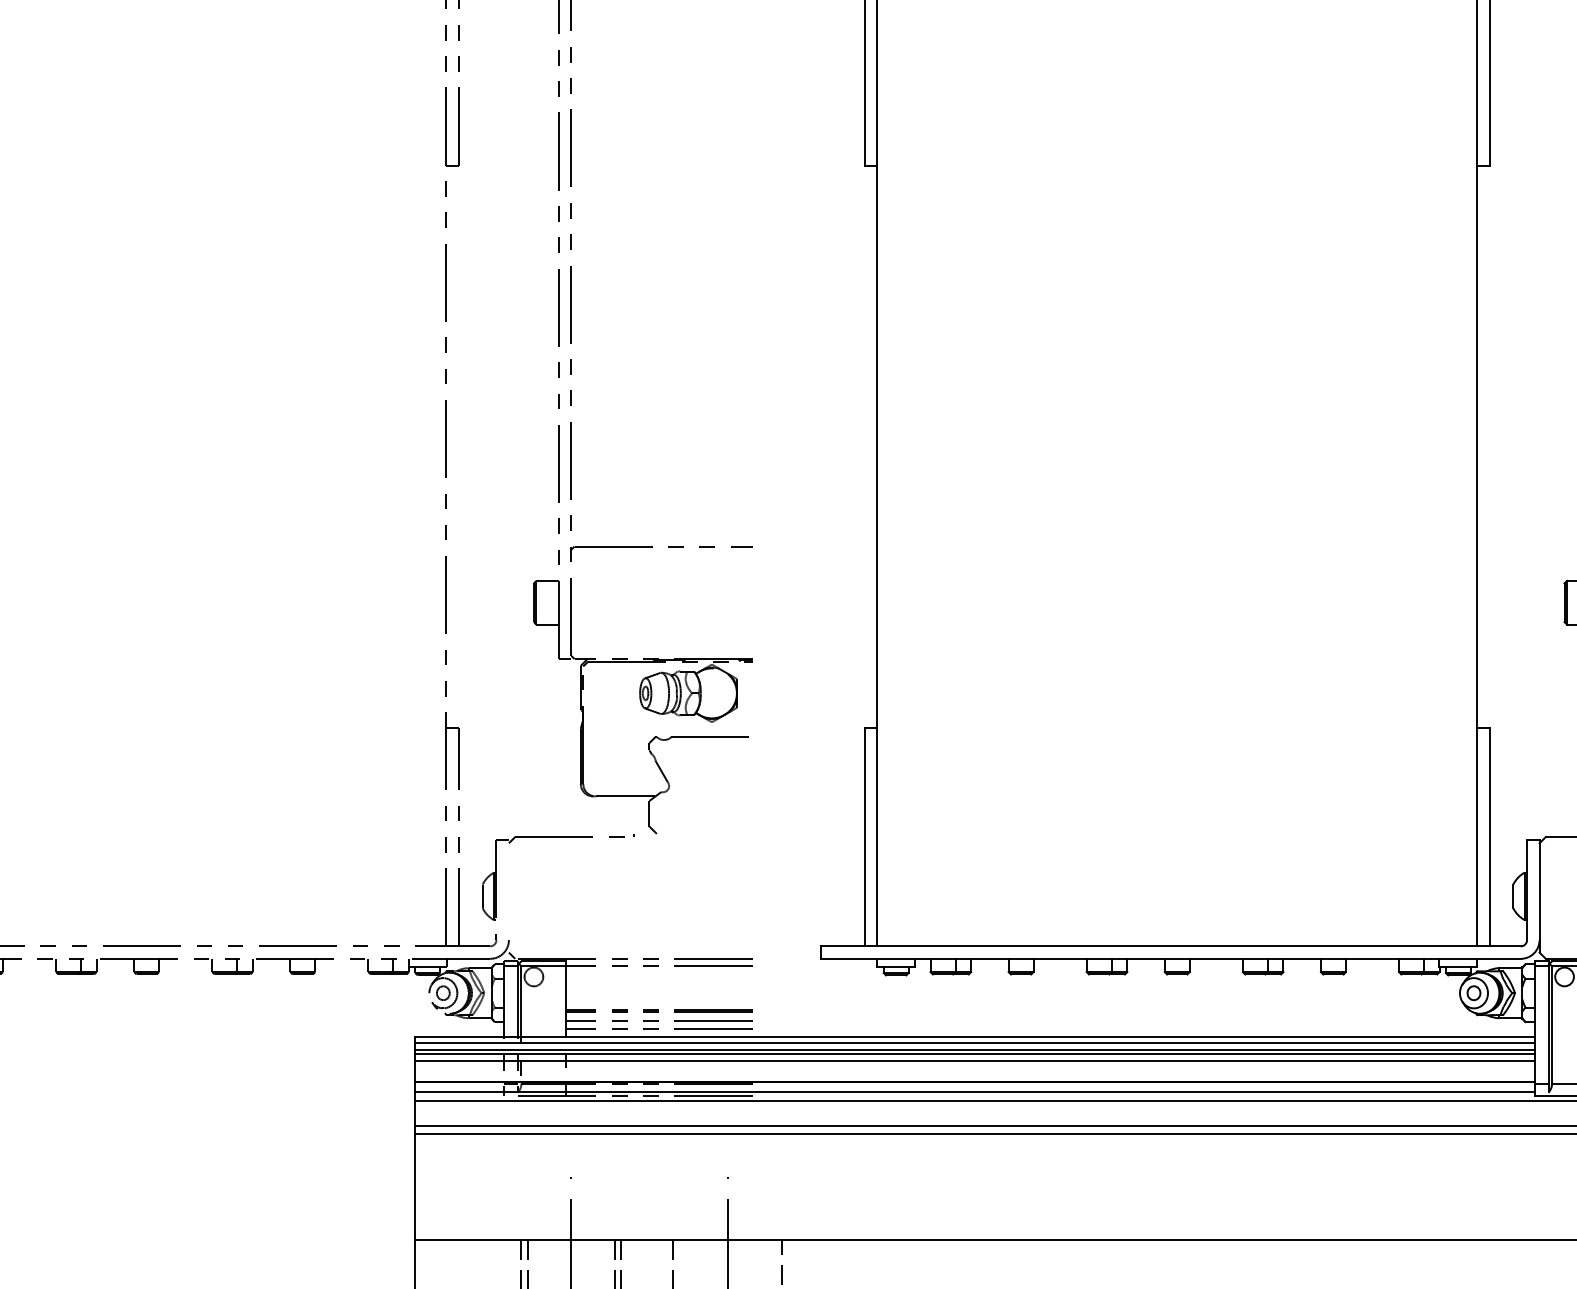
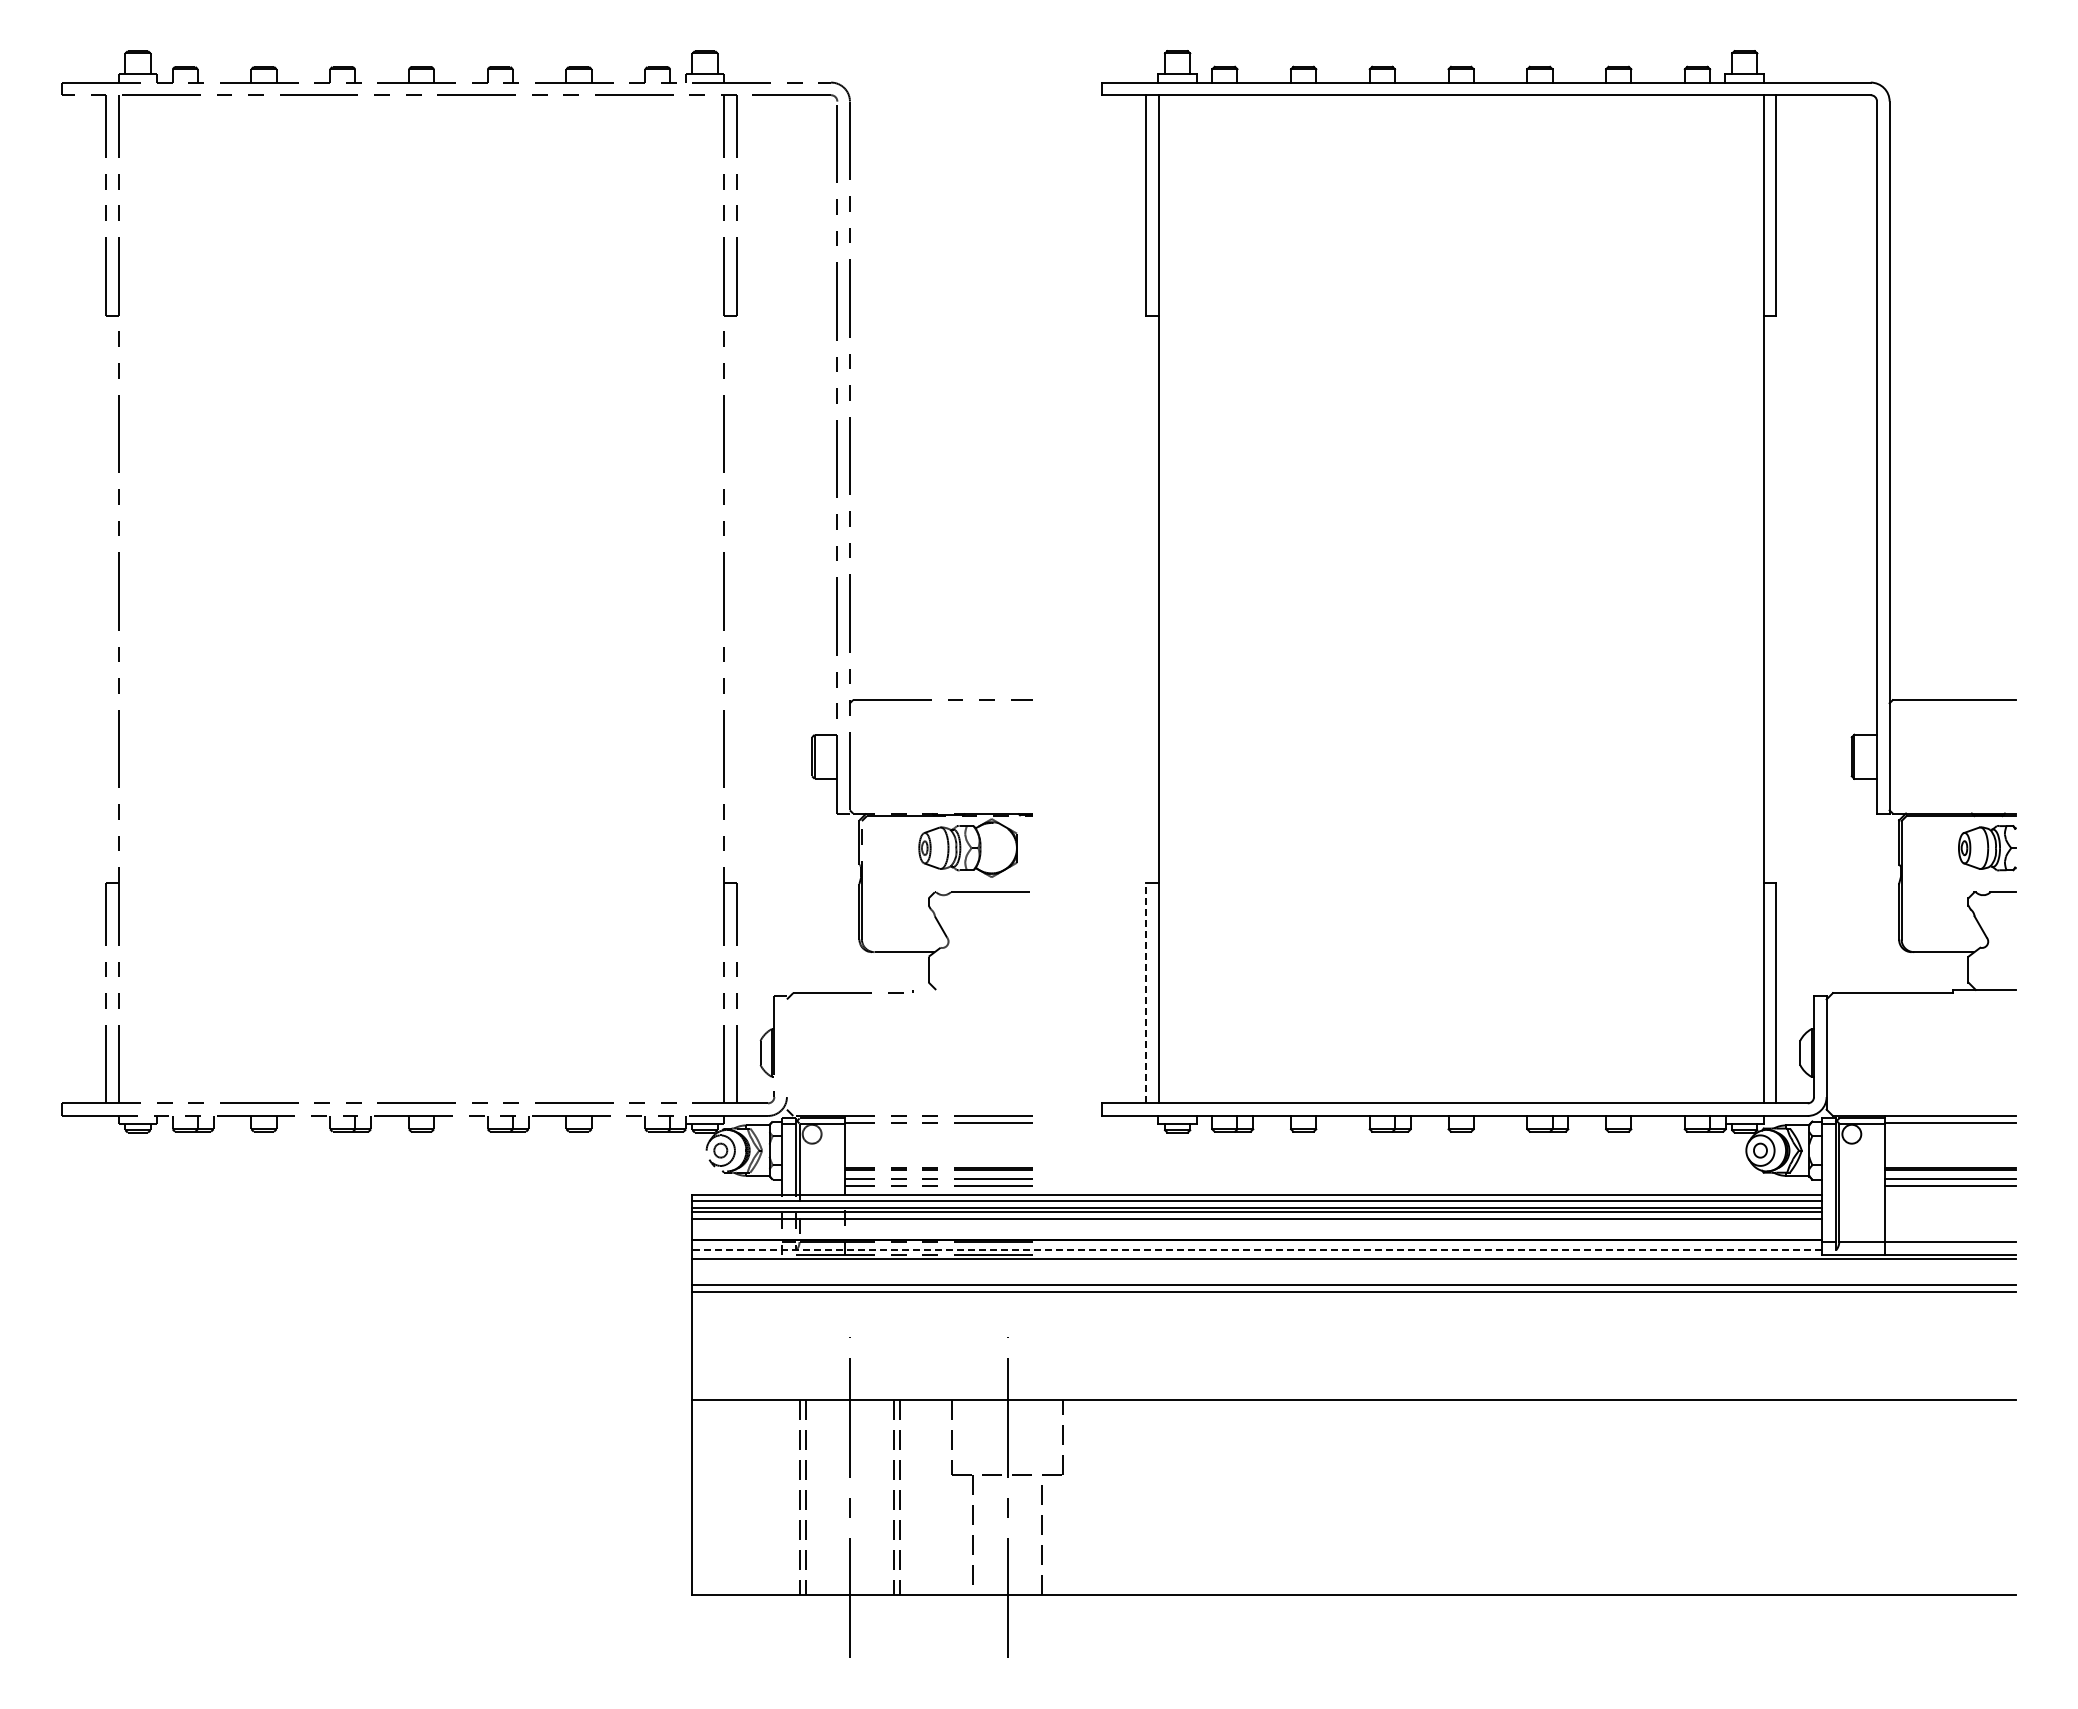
line: (865, 836) -> (1146, 992), solid -> dashed
line: (975, 1092) -> (1257, 1250), solid -> dashed

